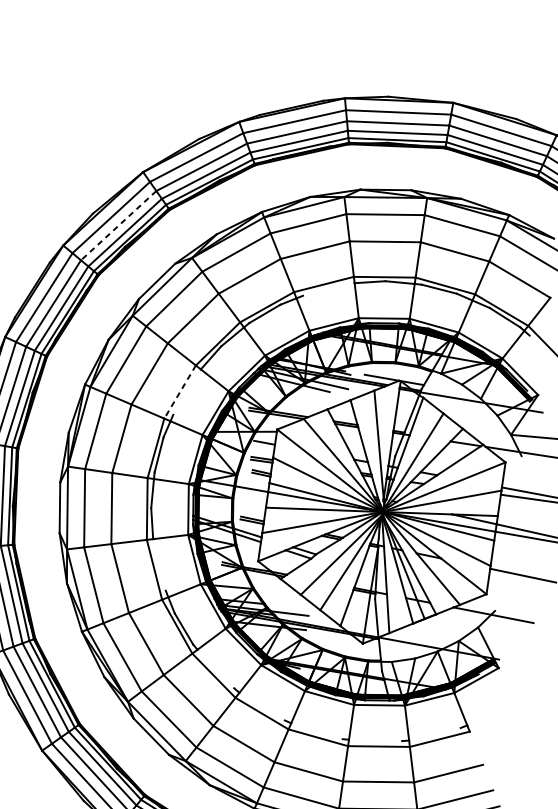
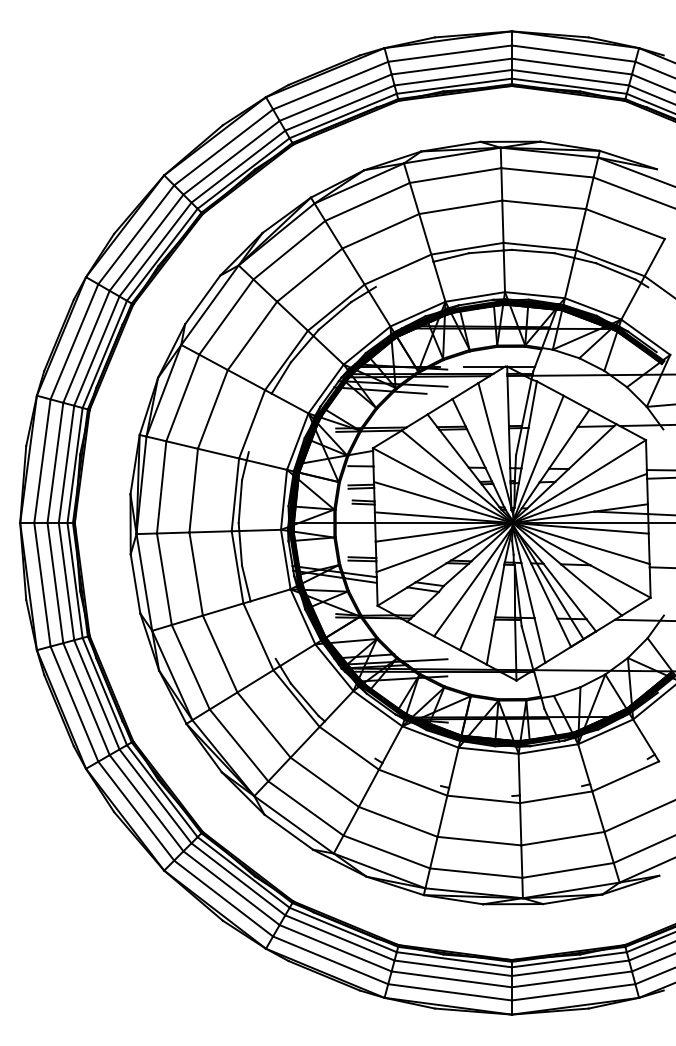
line: (118, 225) -> (146, 242), dashed -> solid
line: (180, 392) -> (252, 424), dashed -> solid

